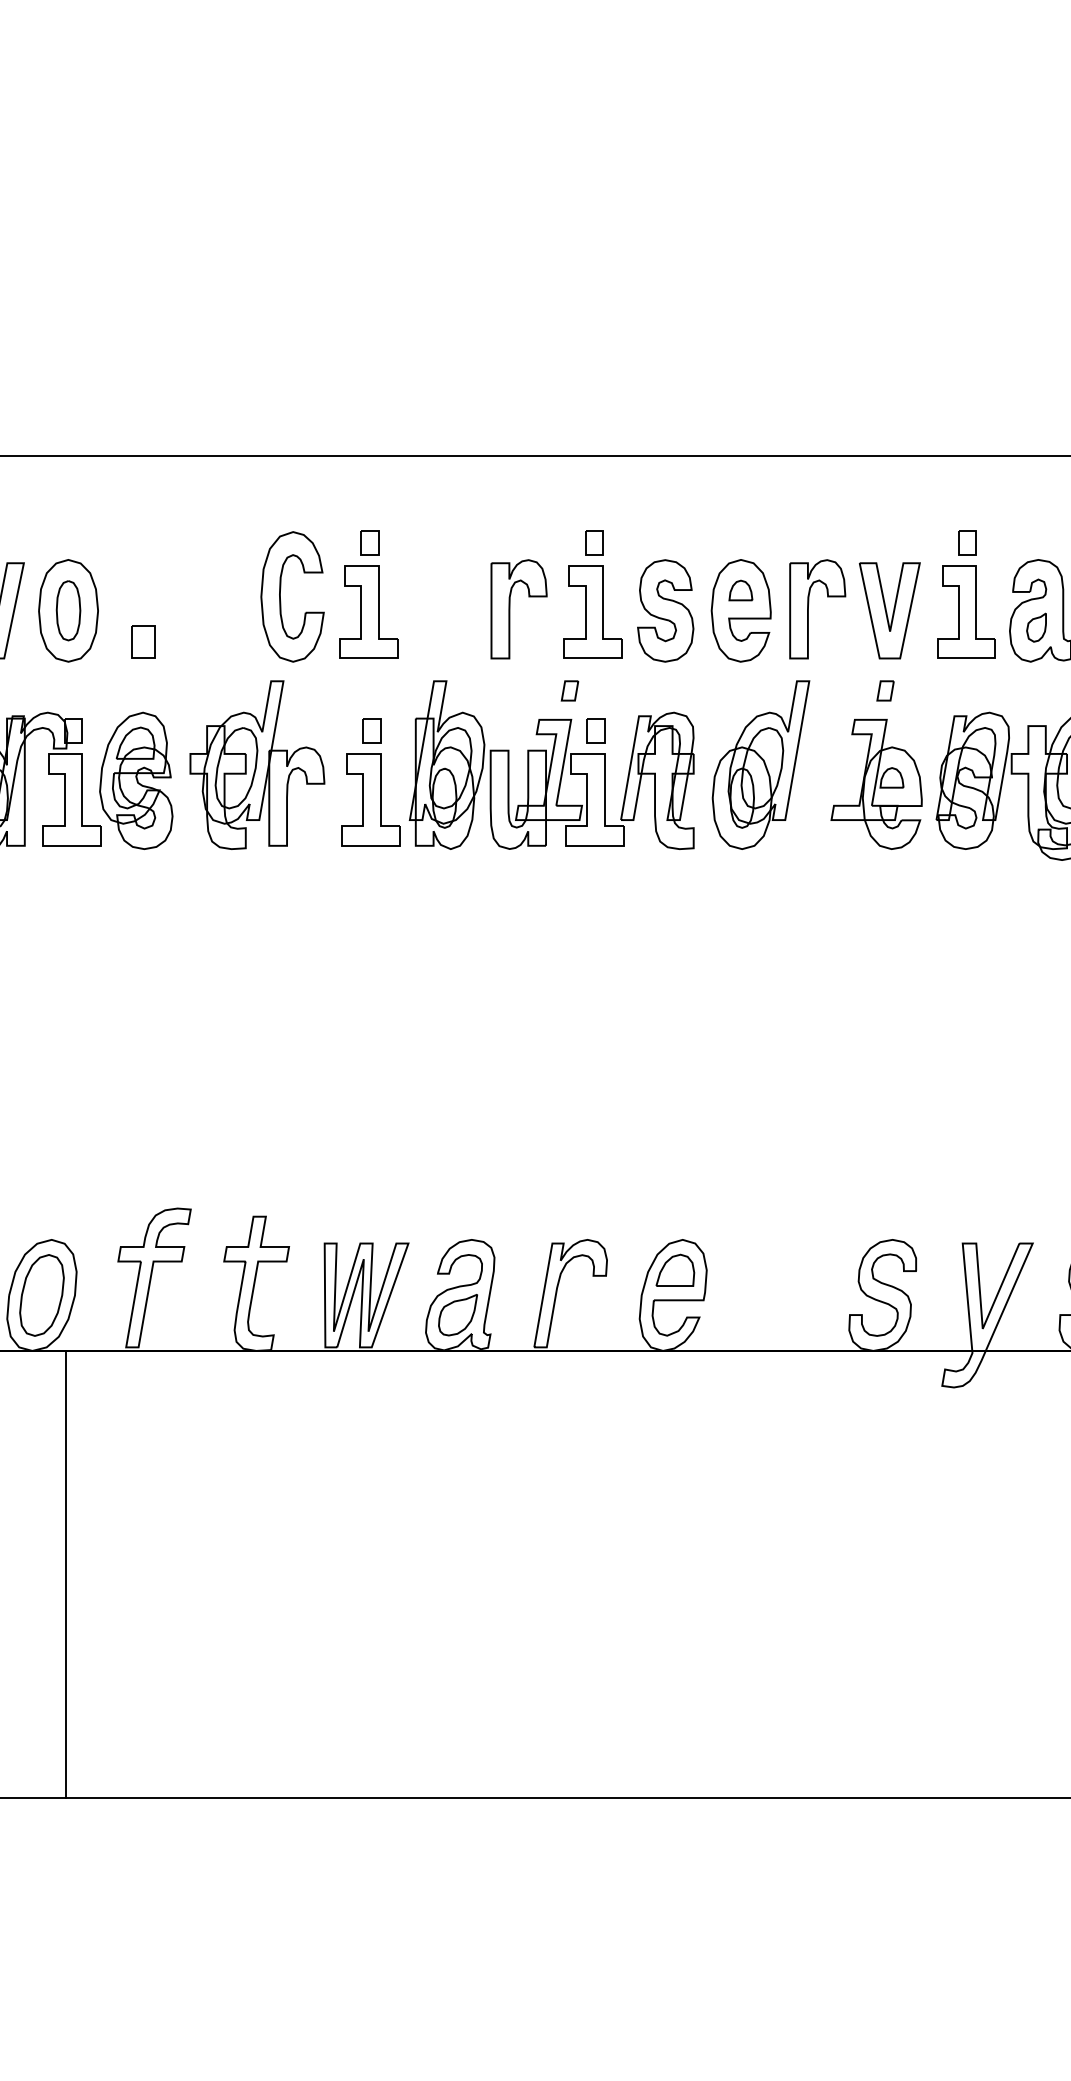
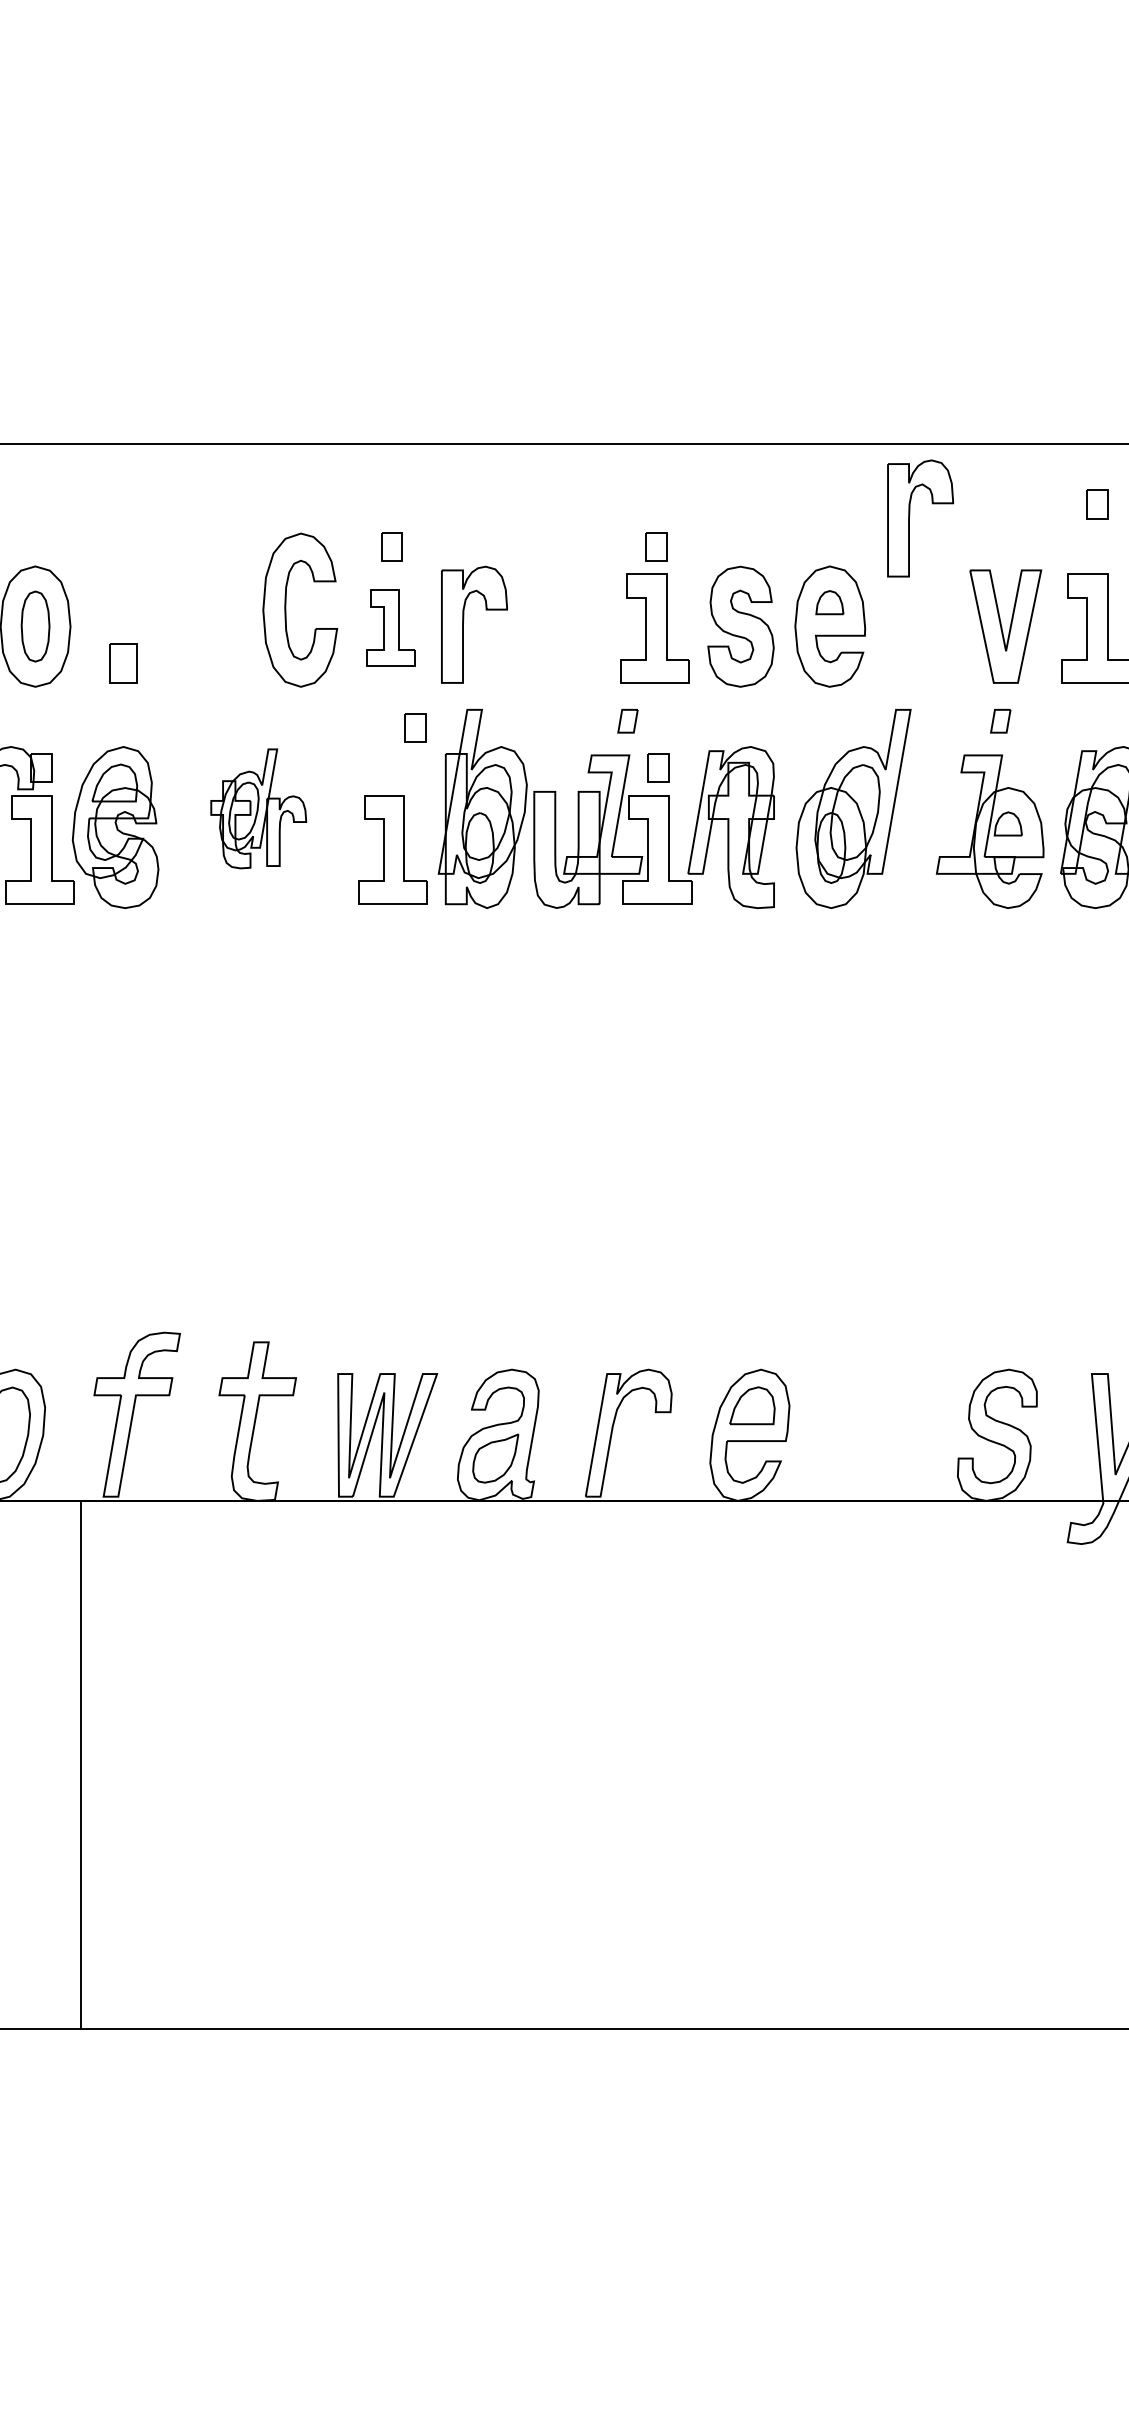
part: (967, 542) -> (1097, 503), moved
part: (510, 609) -> (464, 625), moved
part: (808, 609) -> (909, 518), moved
part: (368, 611) -> (389, 627), size x0.7
part: (371, 730) -> (414, 727), moved
part: (257, 764) -> (258, 808), size x0.6
line: (66, 1573) -> (81, 1763), moved

